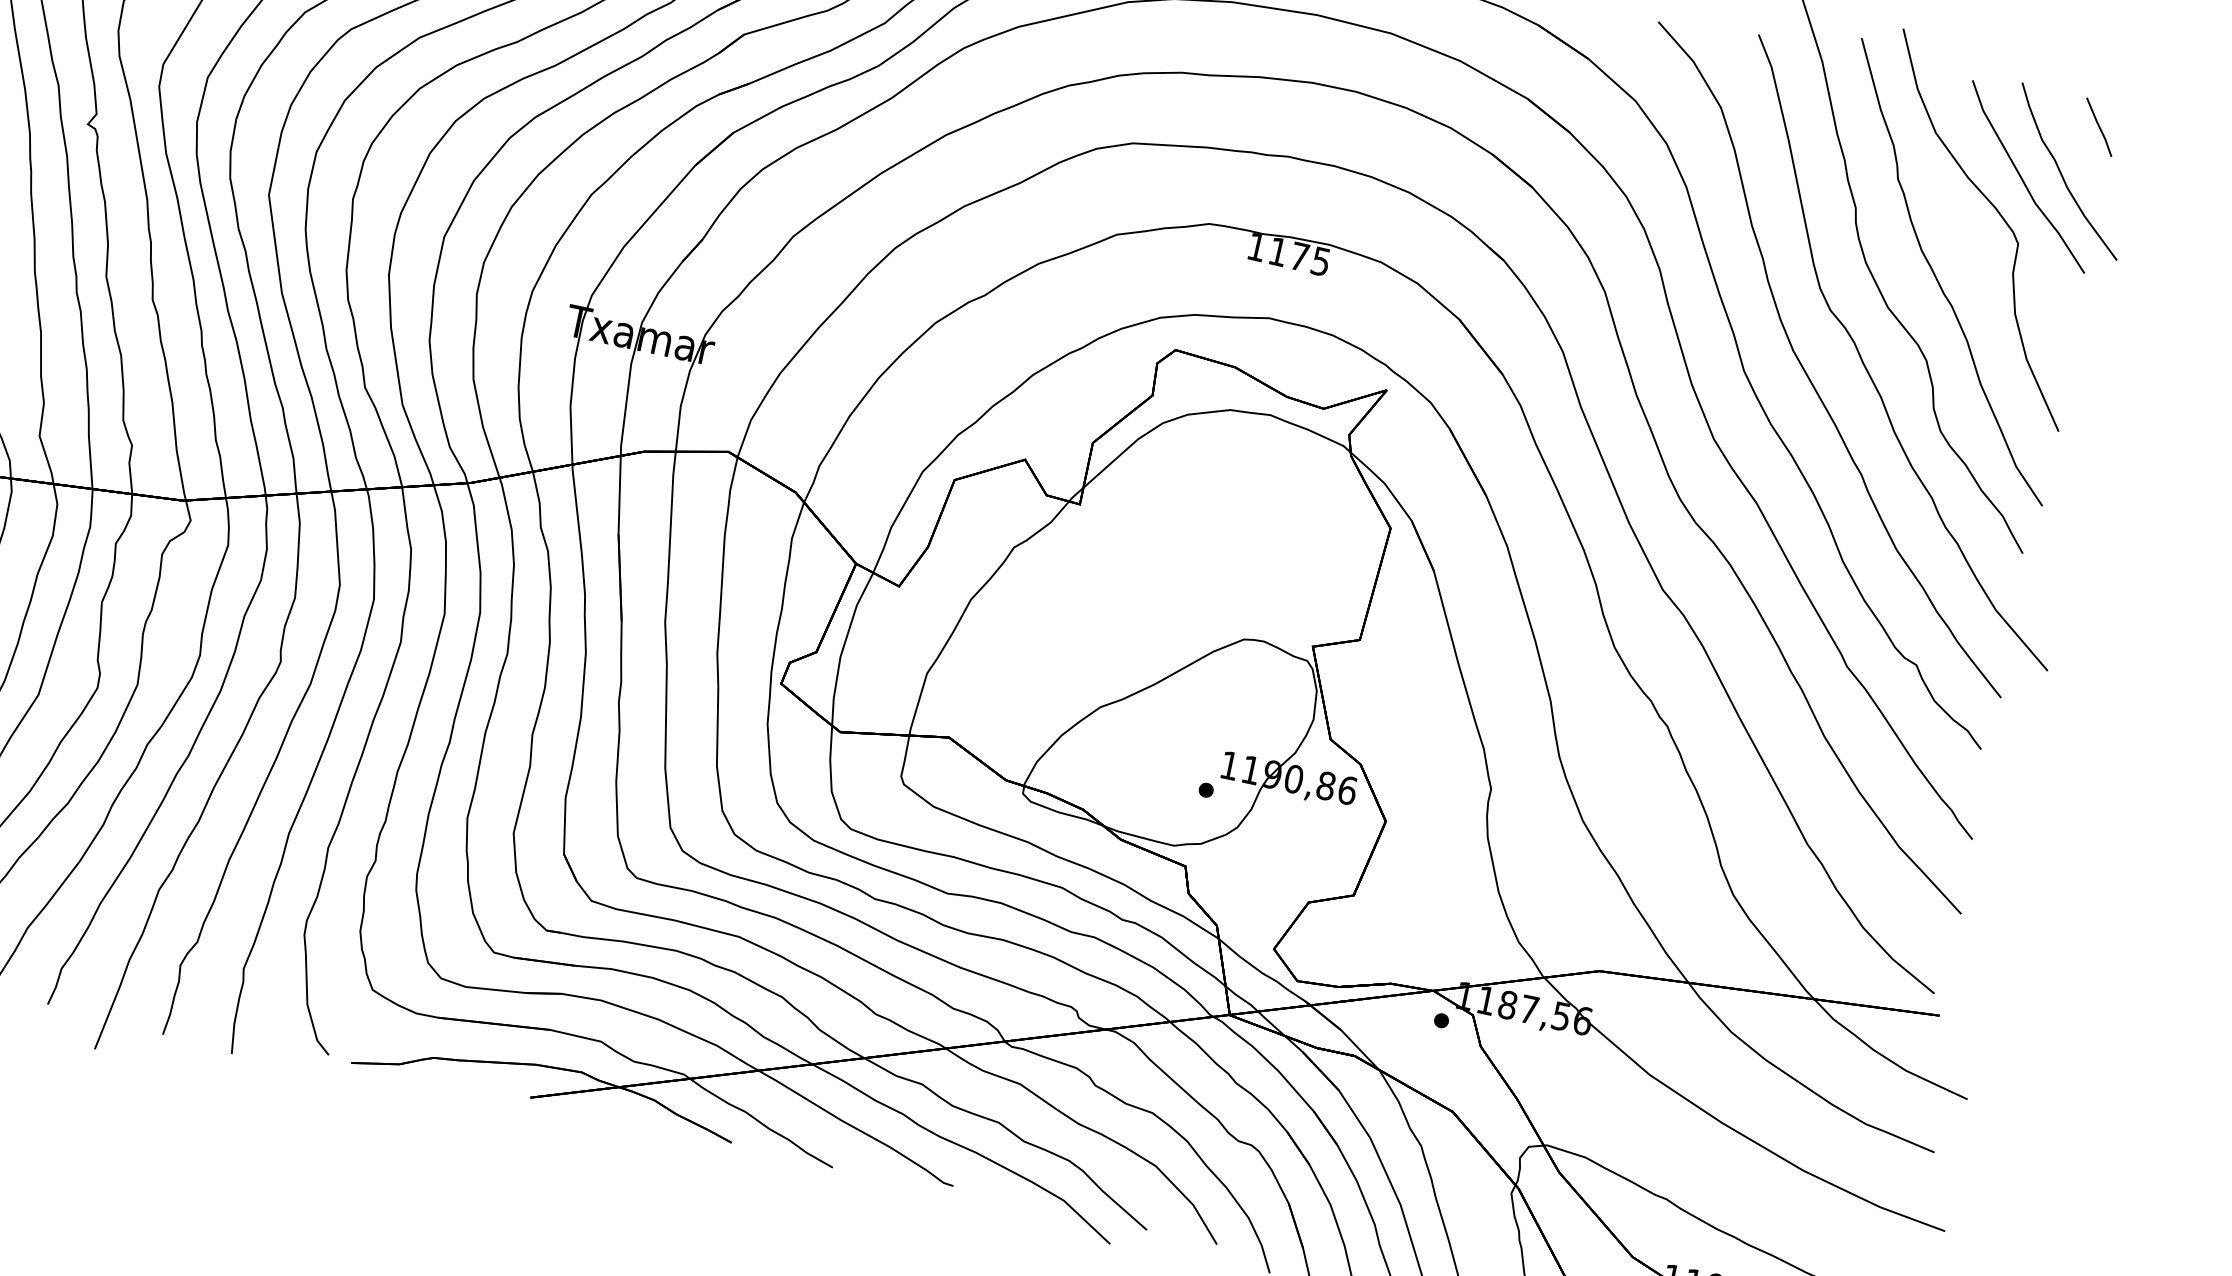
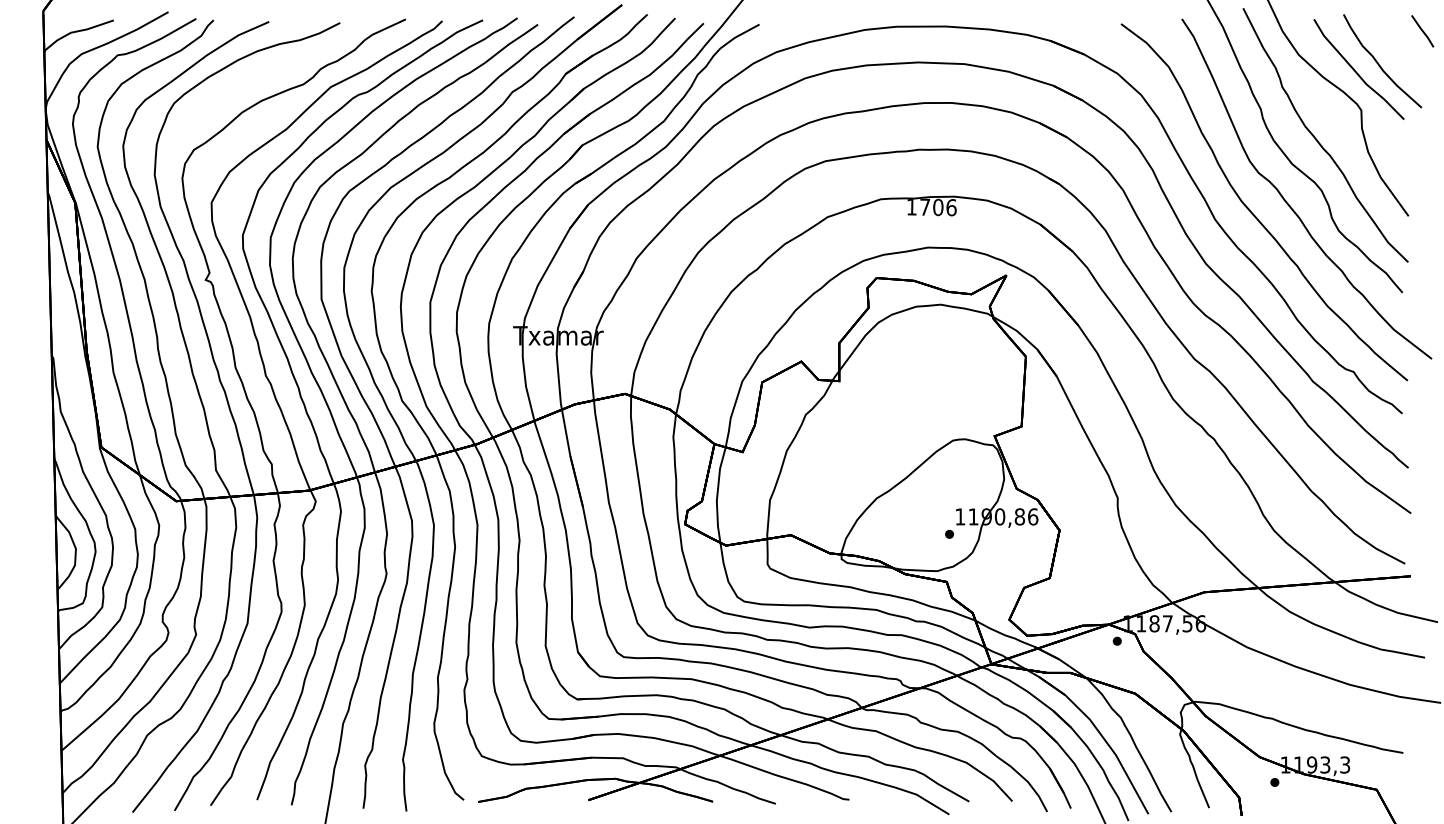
line: (2098, 127) -> (1422, 31), moved
text: (1299, 256) -> (938, 207), 1175 -> 1706

